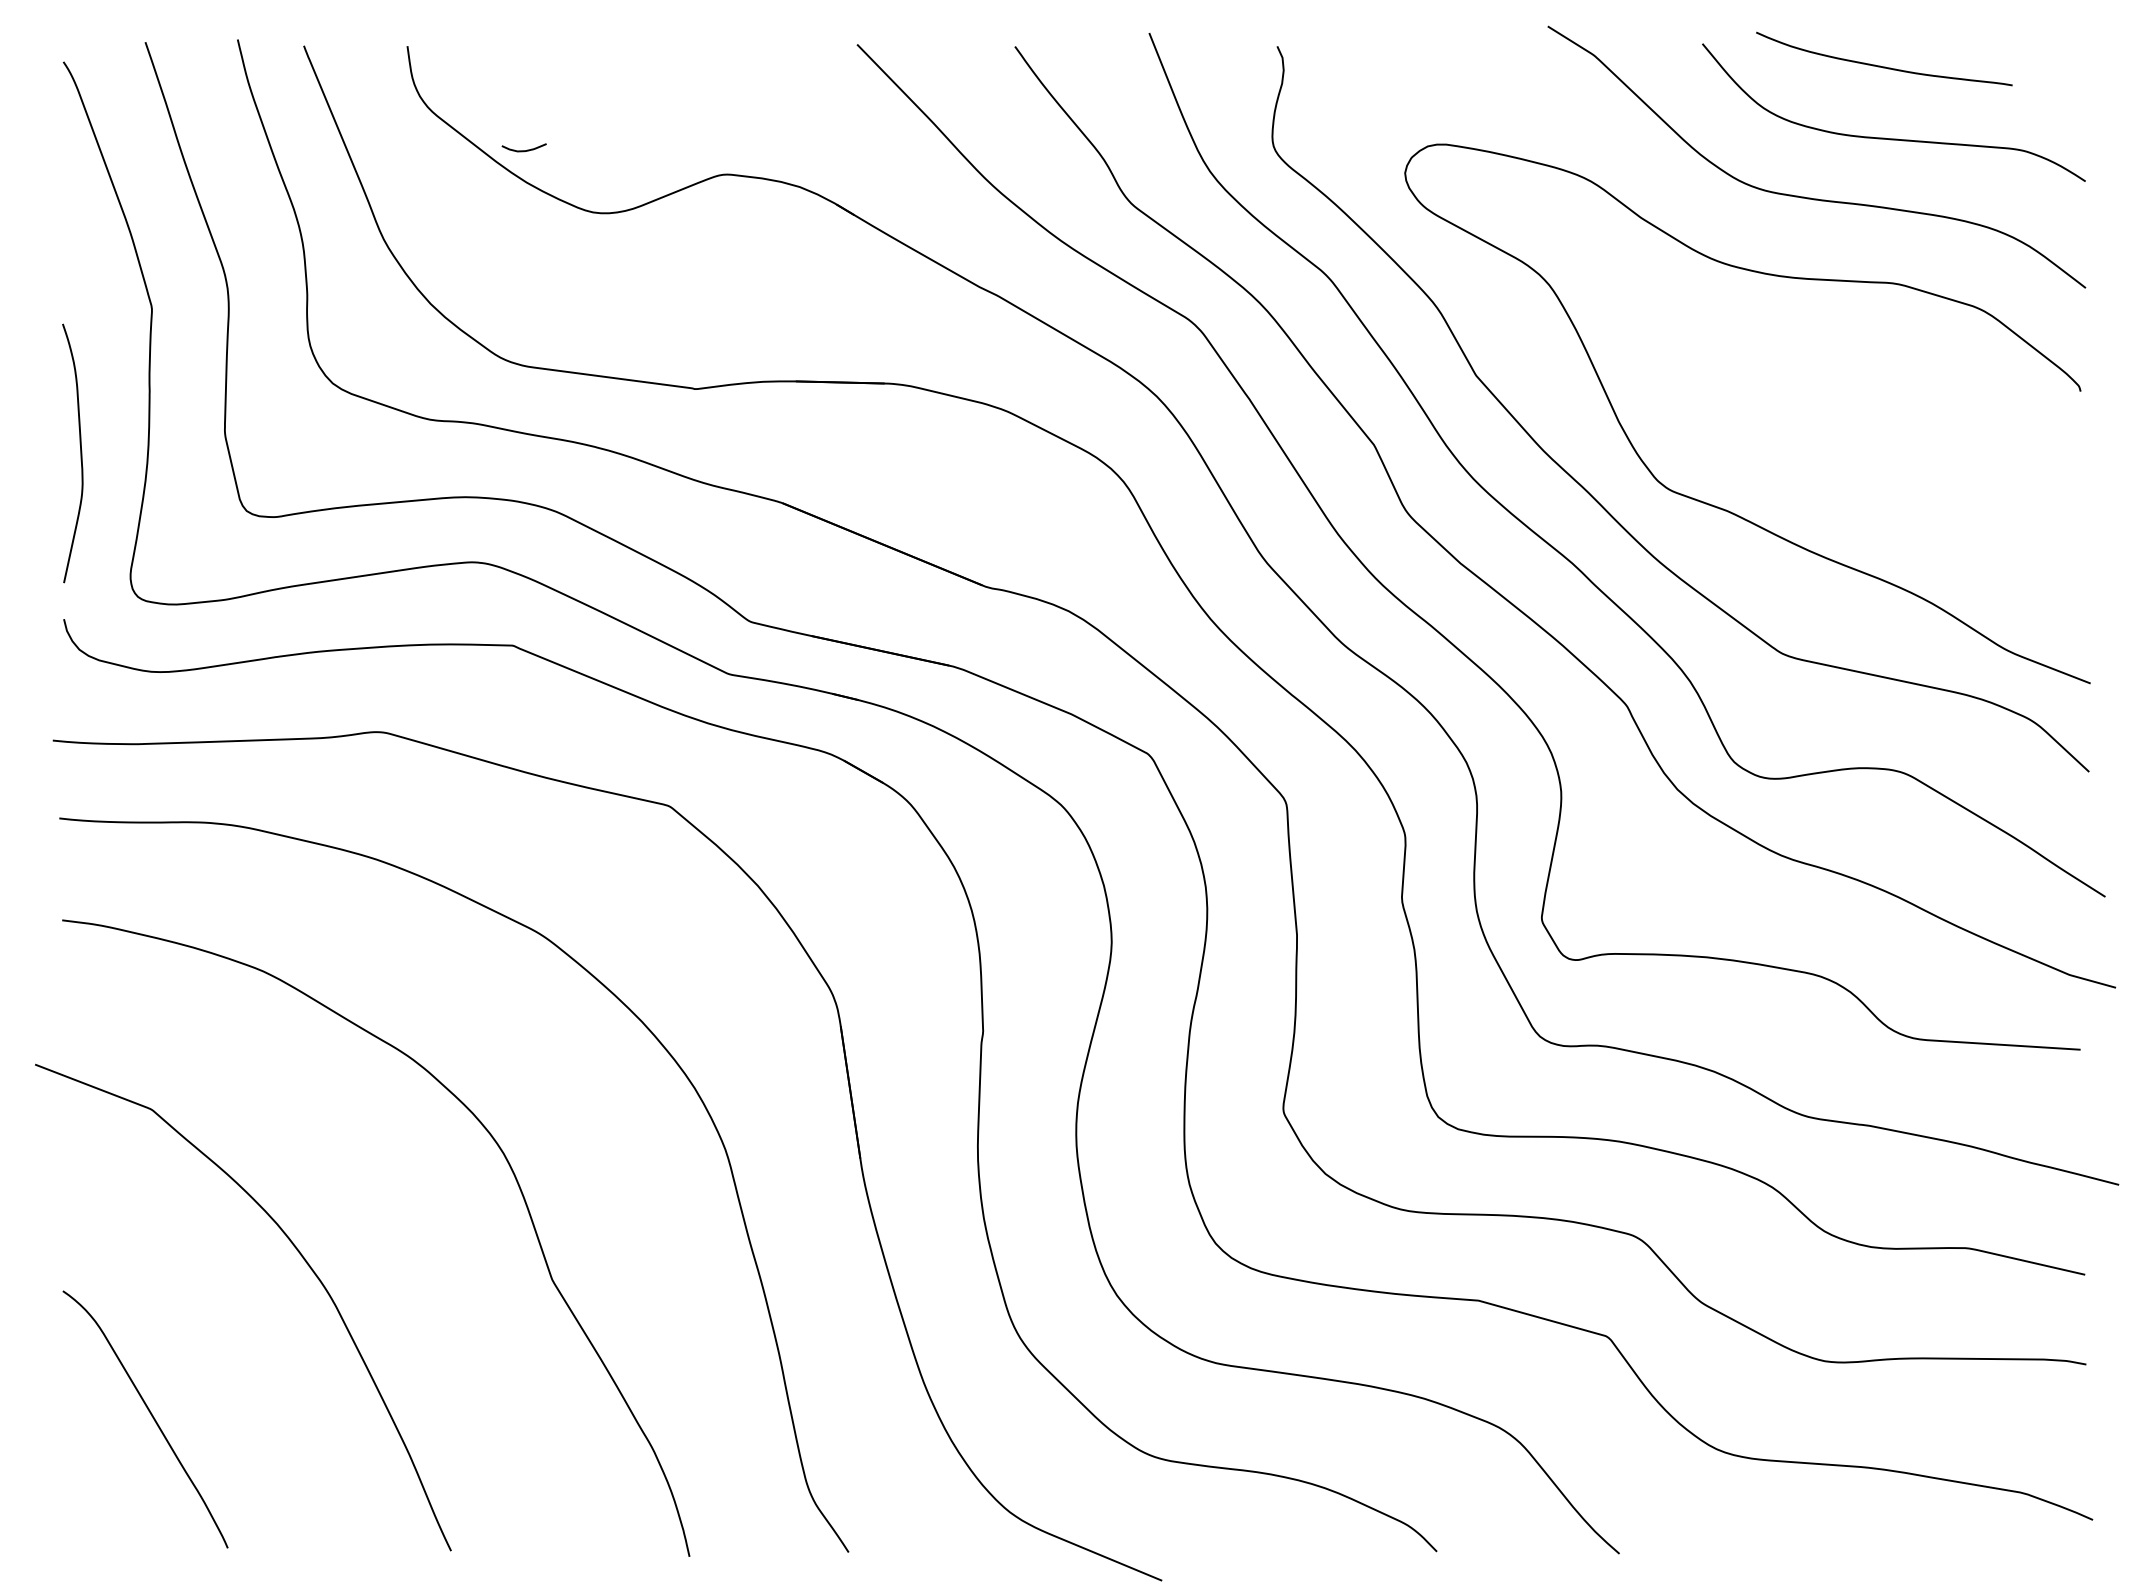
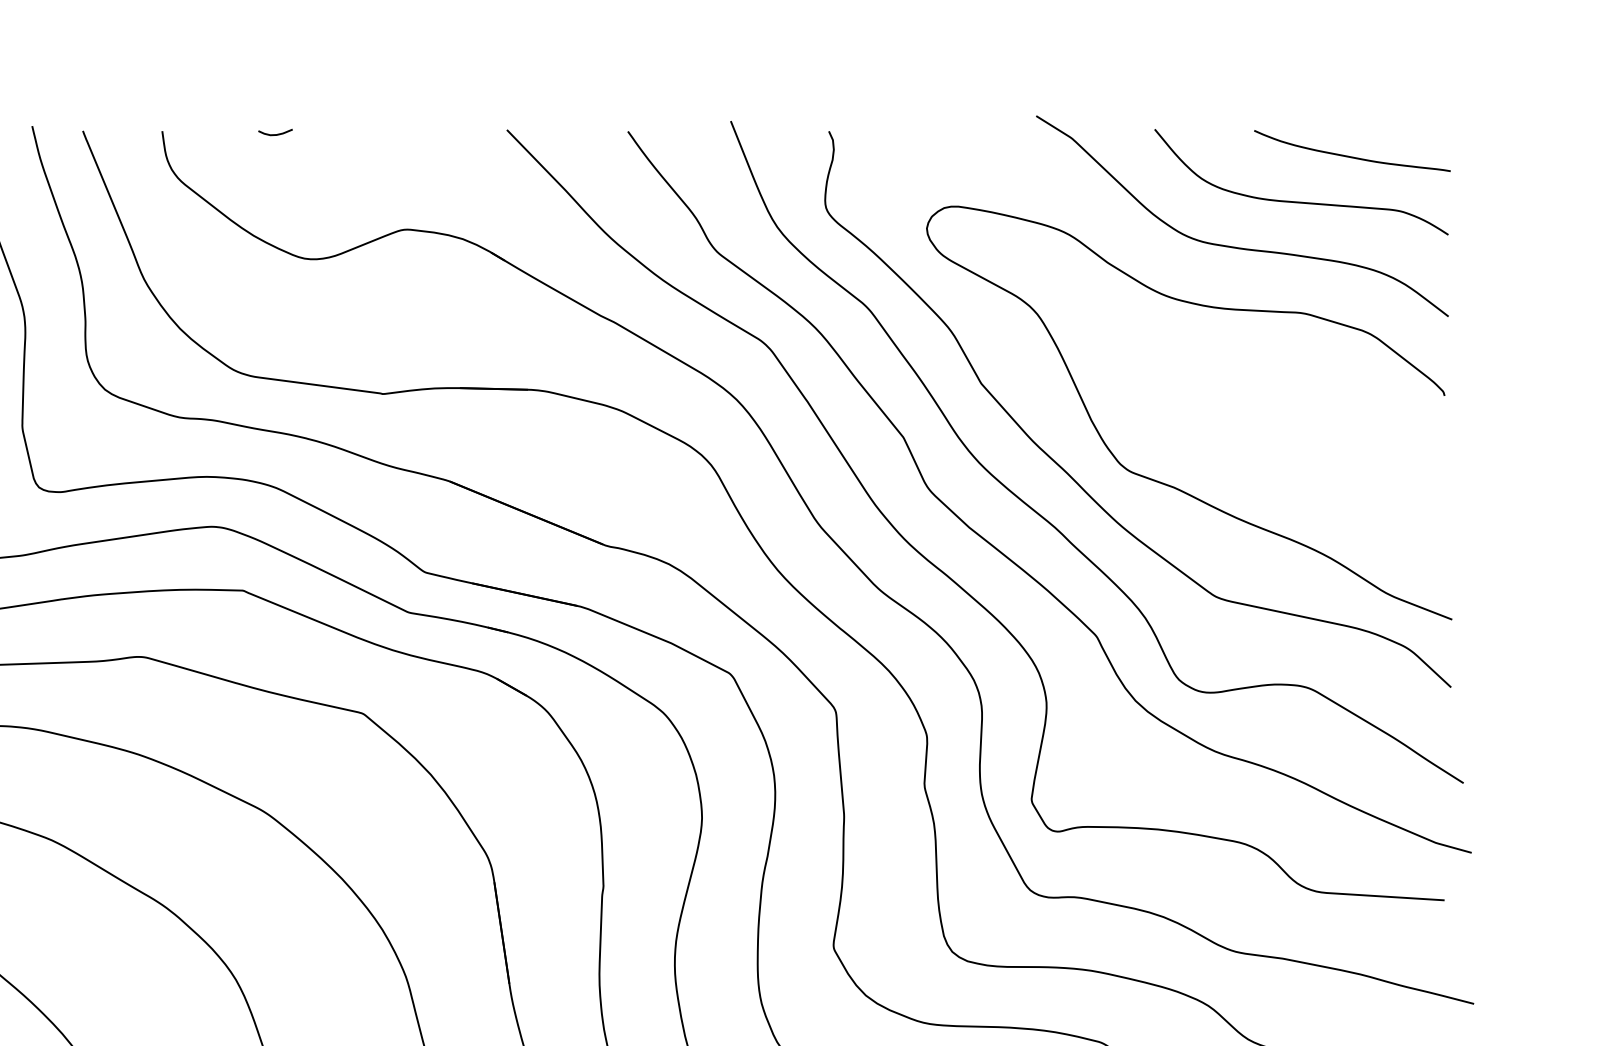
curve: (1884, 66) -> (1352, 156), moved
curve: (523, 150) -> (274, 134), moved

